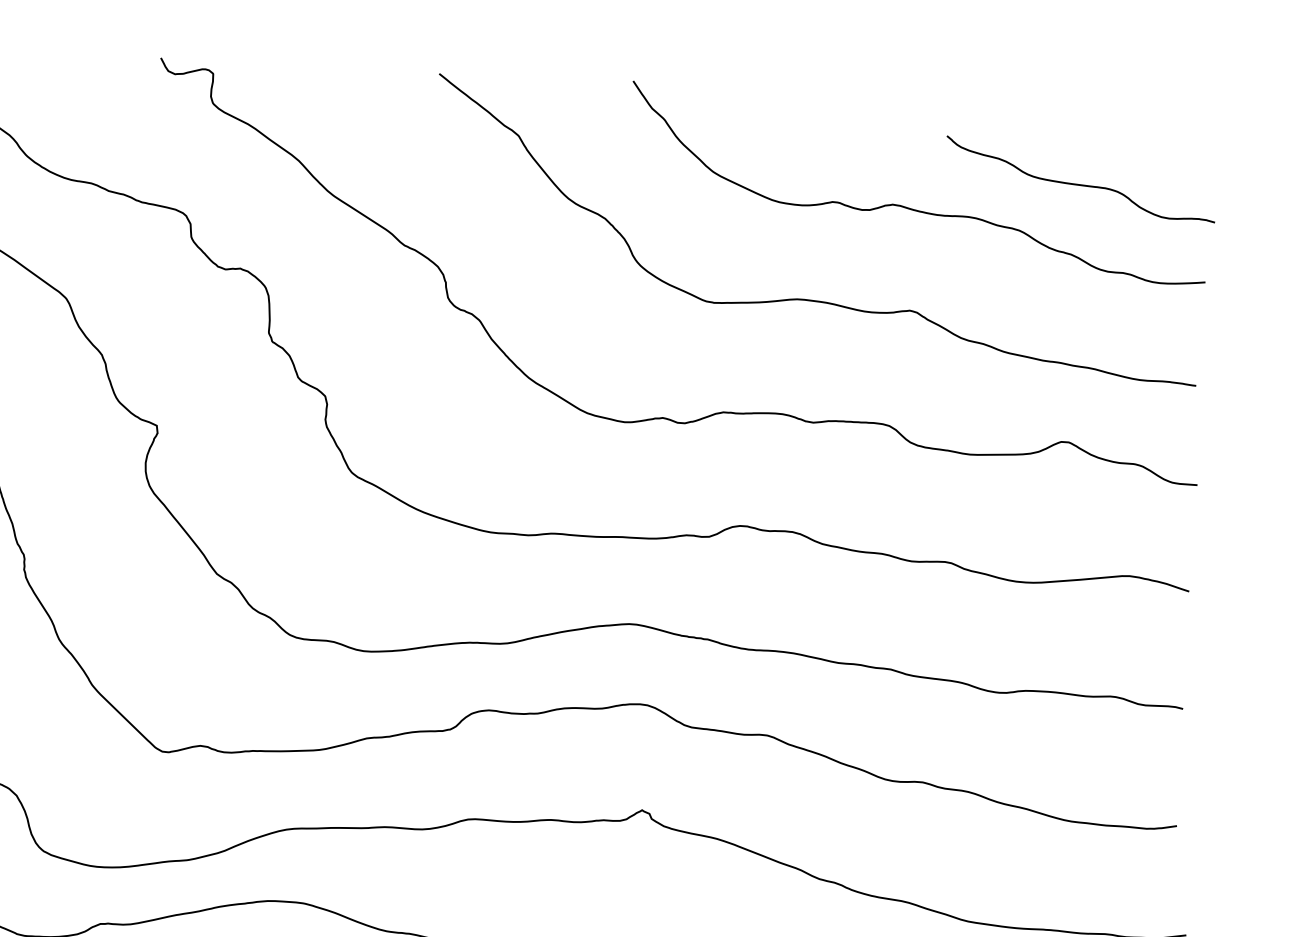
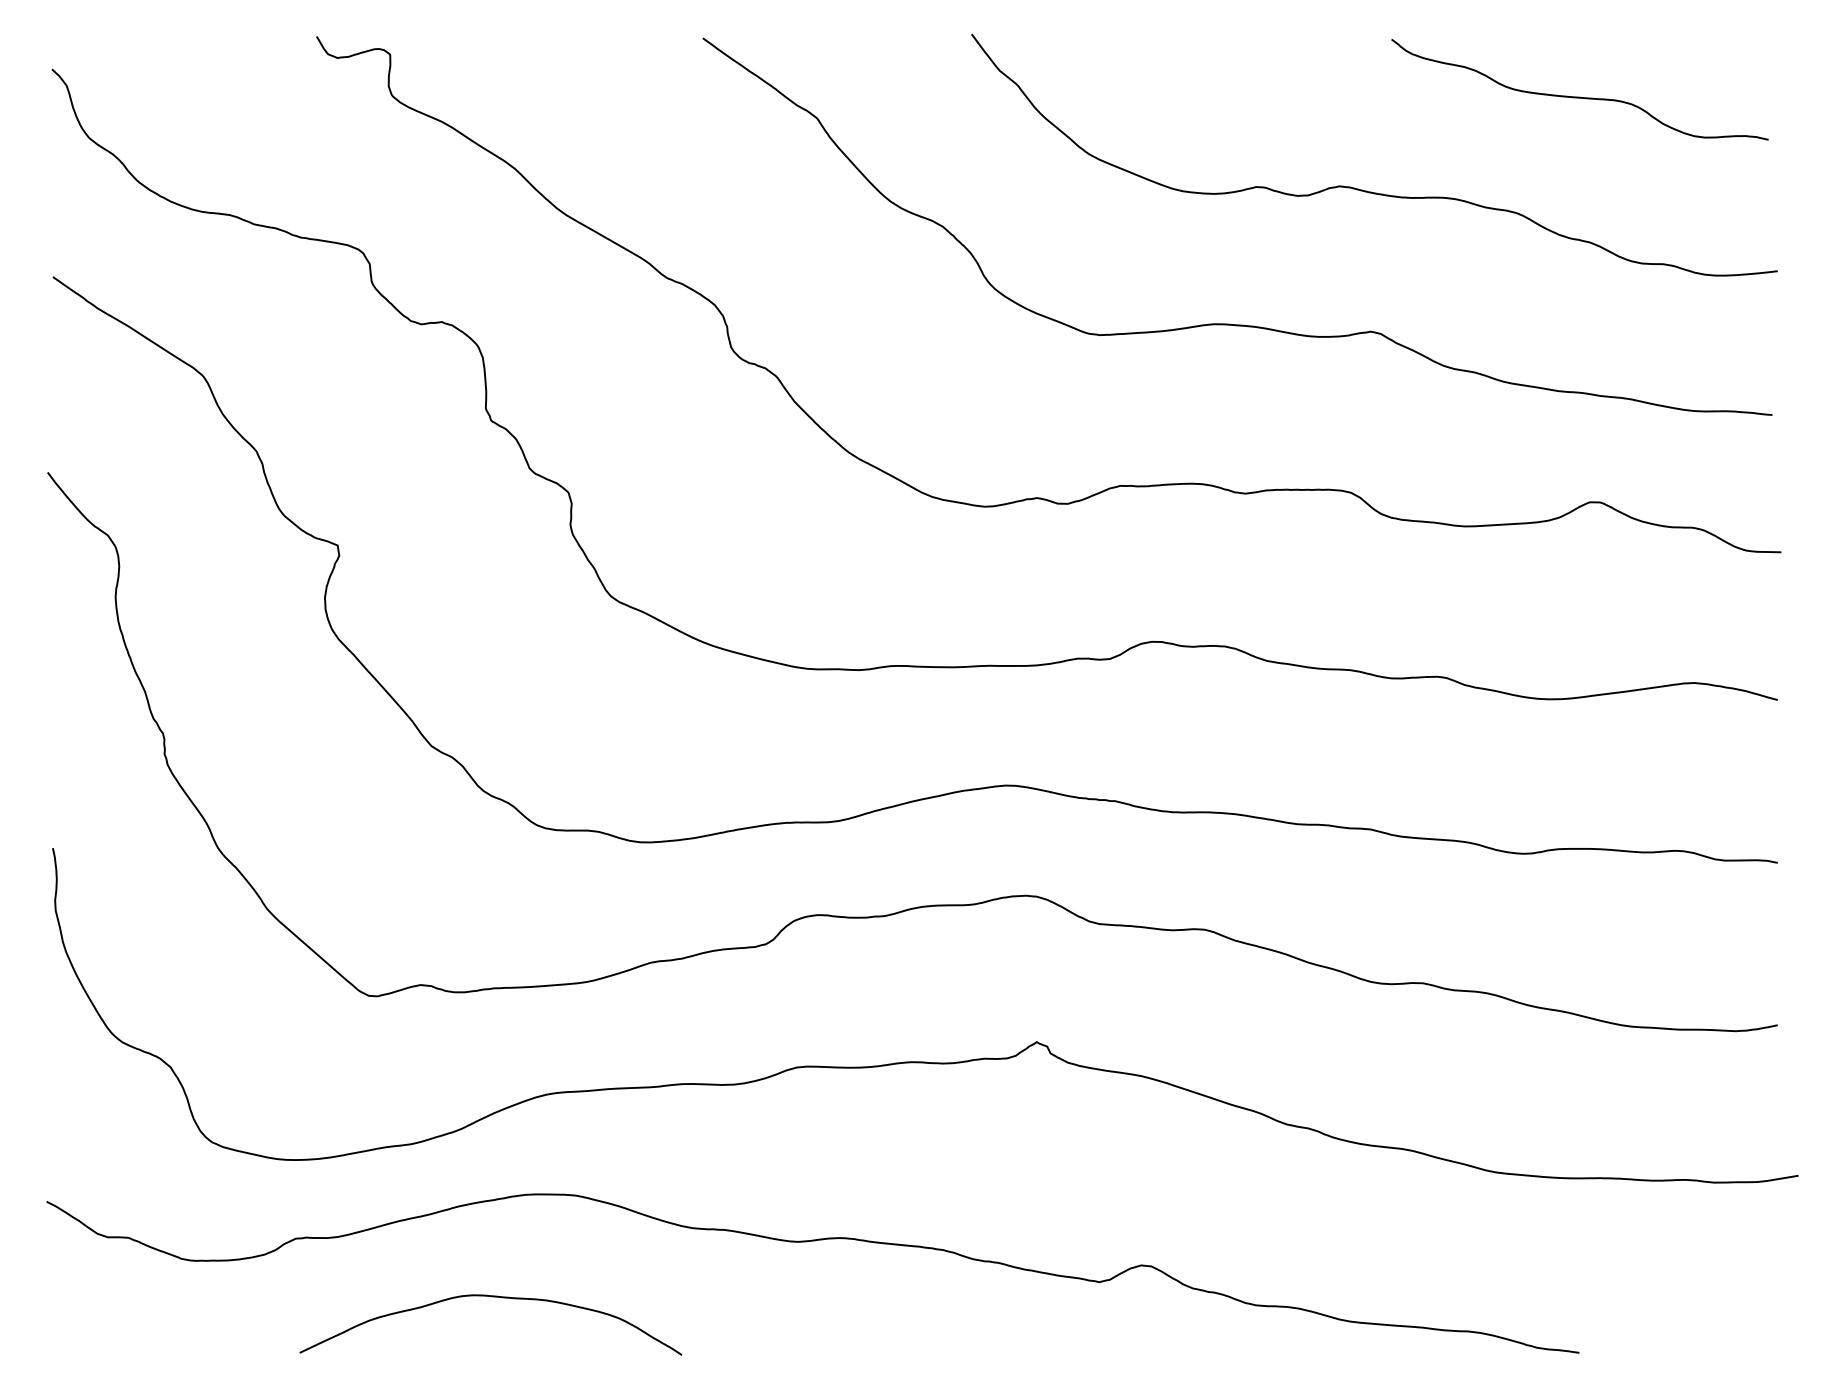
curve: (1080, 184) -> (1579, 96), moved

